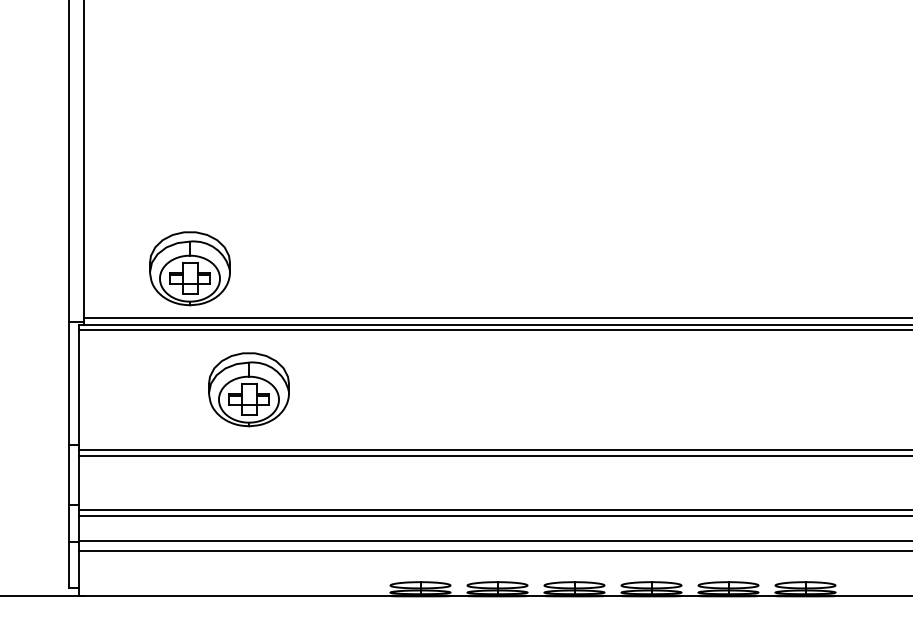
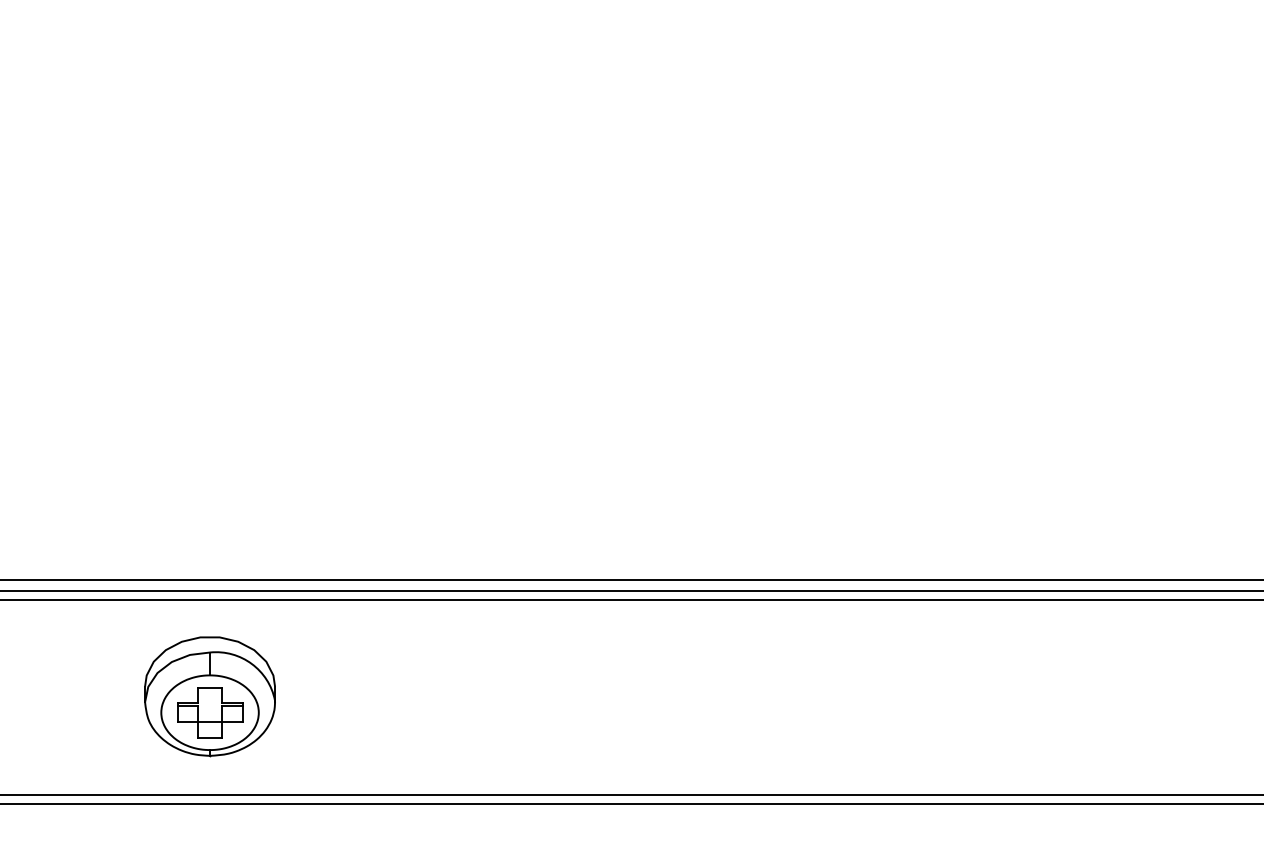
part: (189, 268) -> (113, 499), removed

